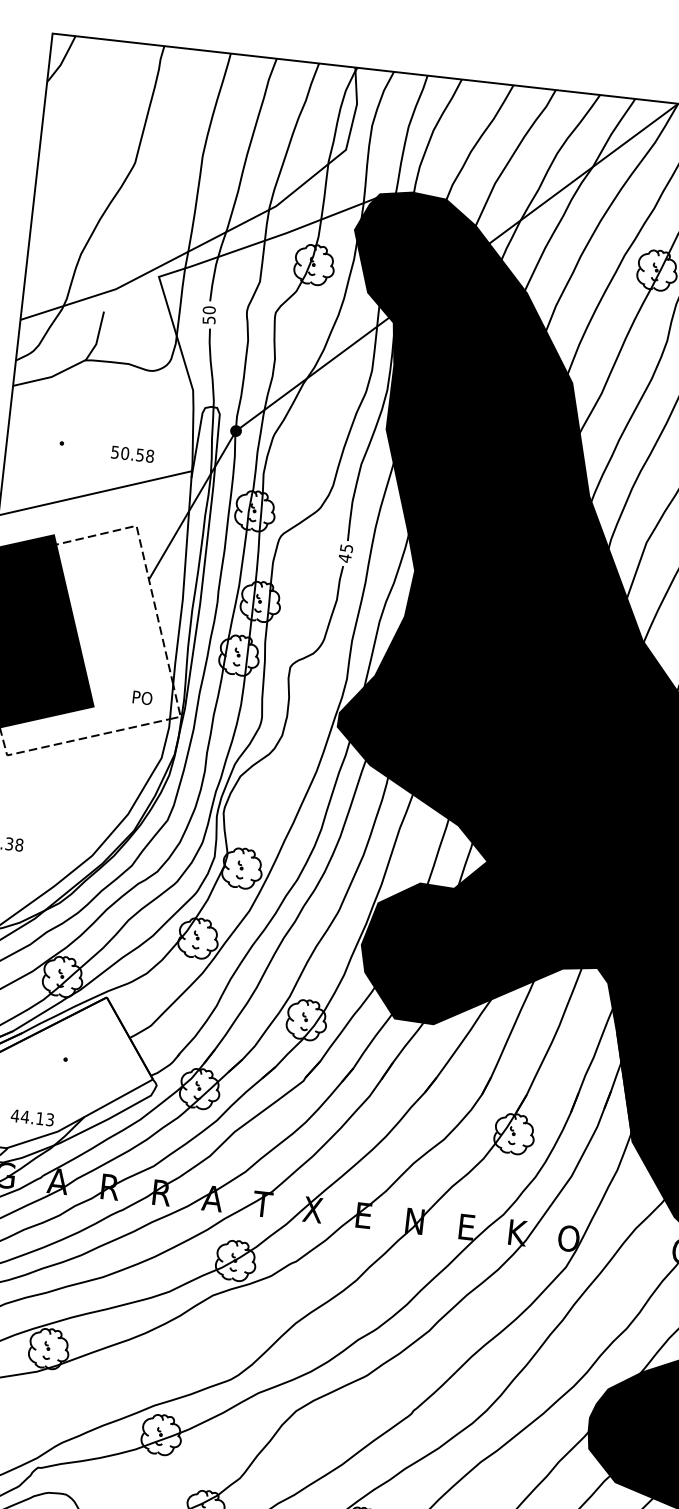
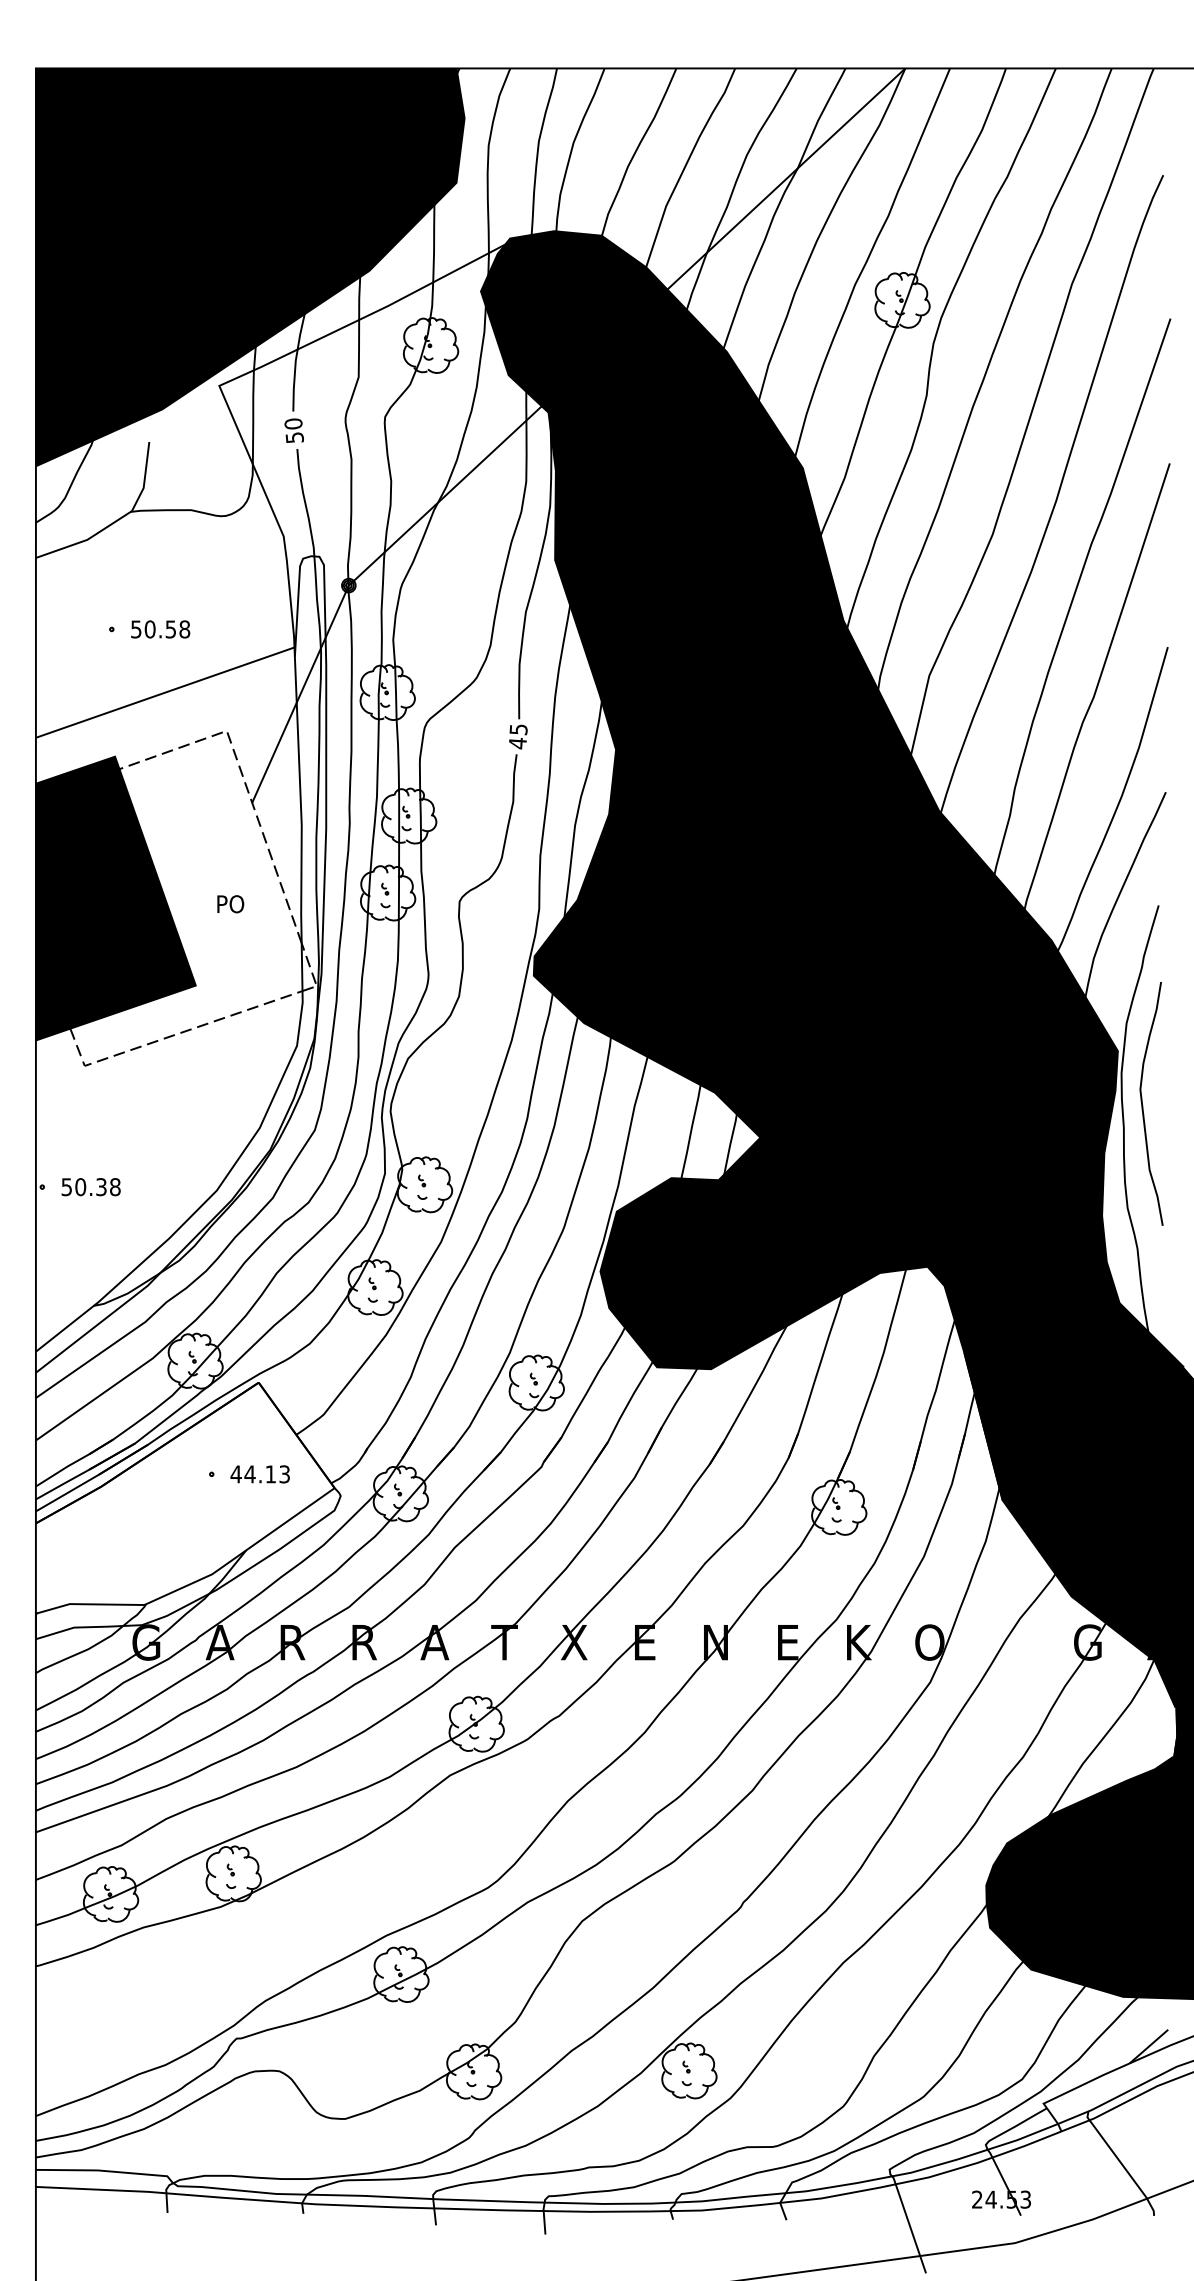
fill: (190, 194) -> (249, 267), added
text: (132, 454) -> (160, 629), moved
text: (142, 698) -> (230, 904), moved
text: (31, 1117) -> (259, 1474), moved

